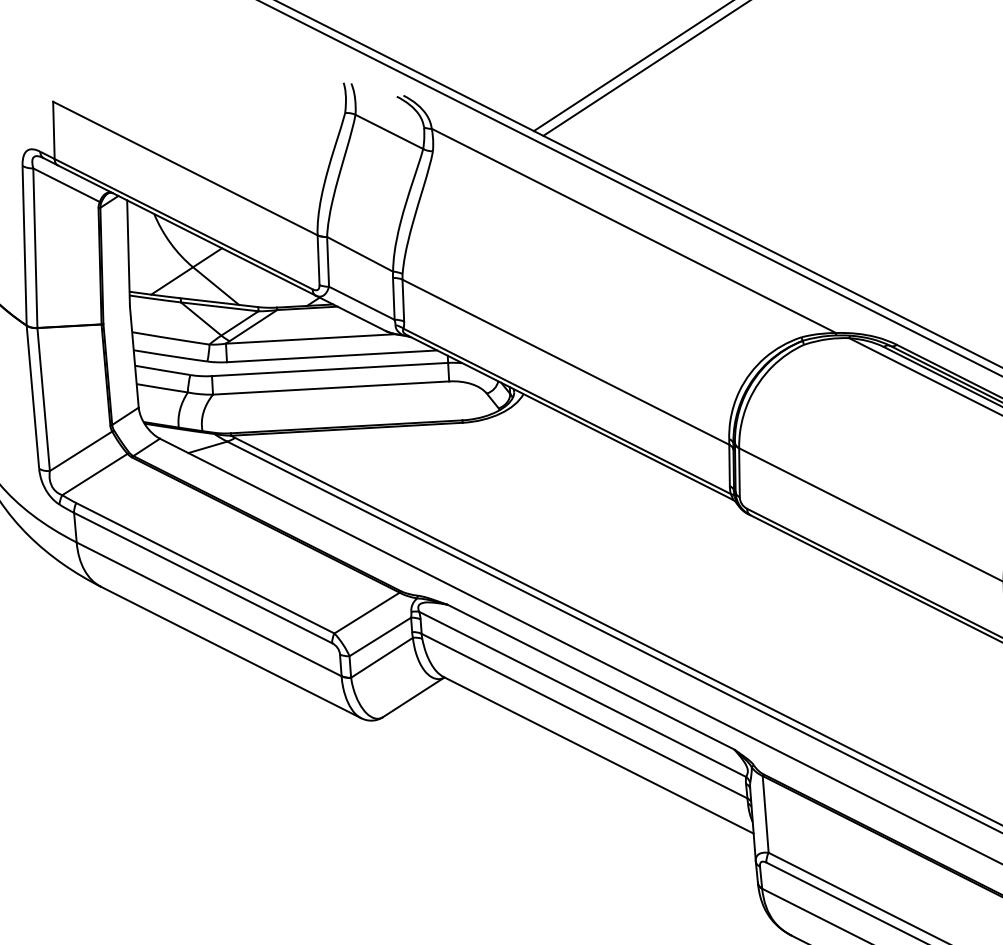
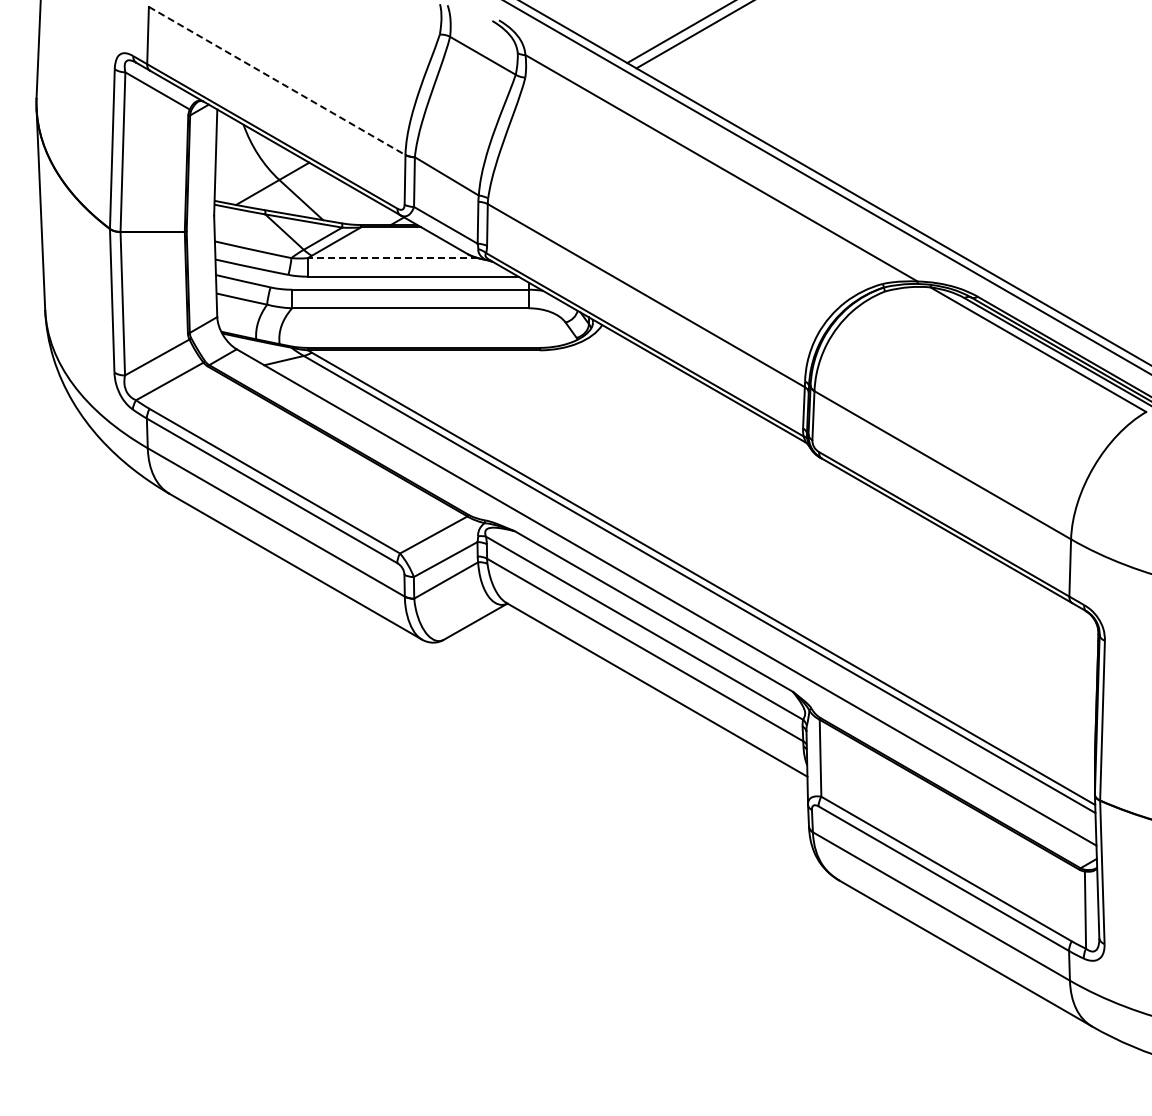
line: (185, 169) -> (277, 81), solid -> dashed
line: (310, 339) -> (392, 258), solid -> dashed

